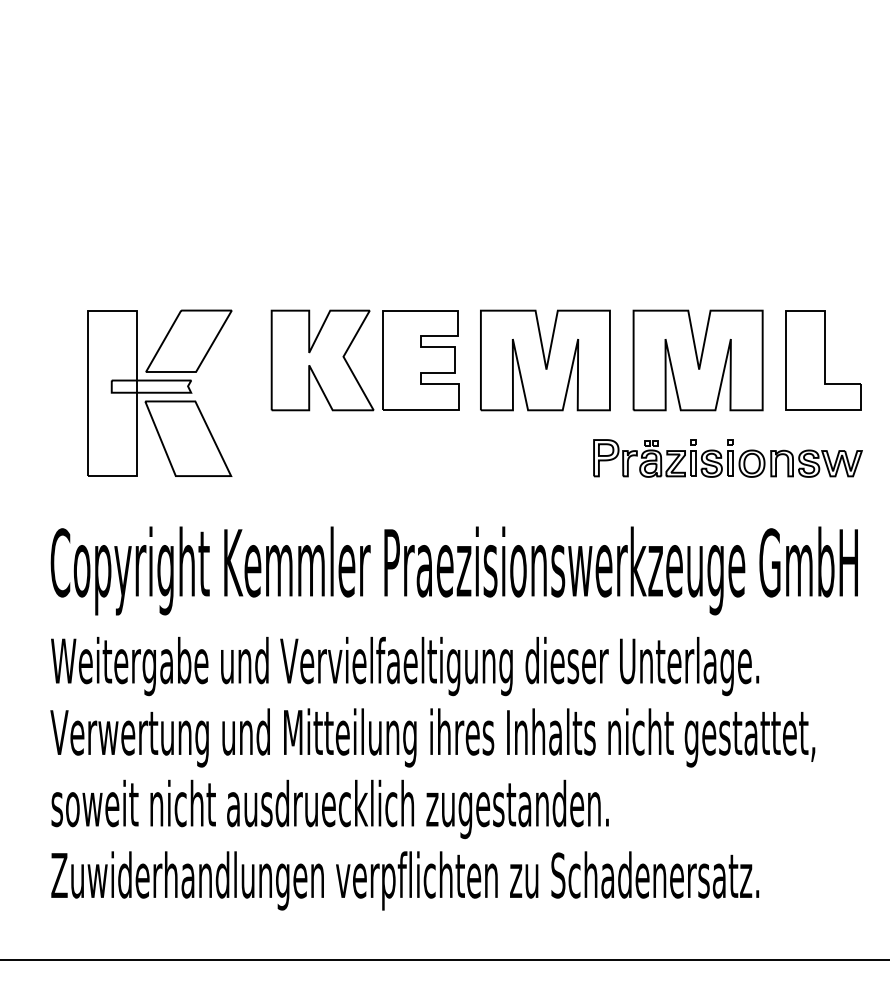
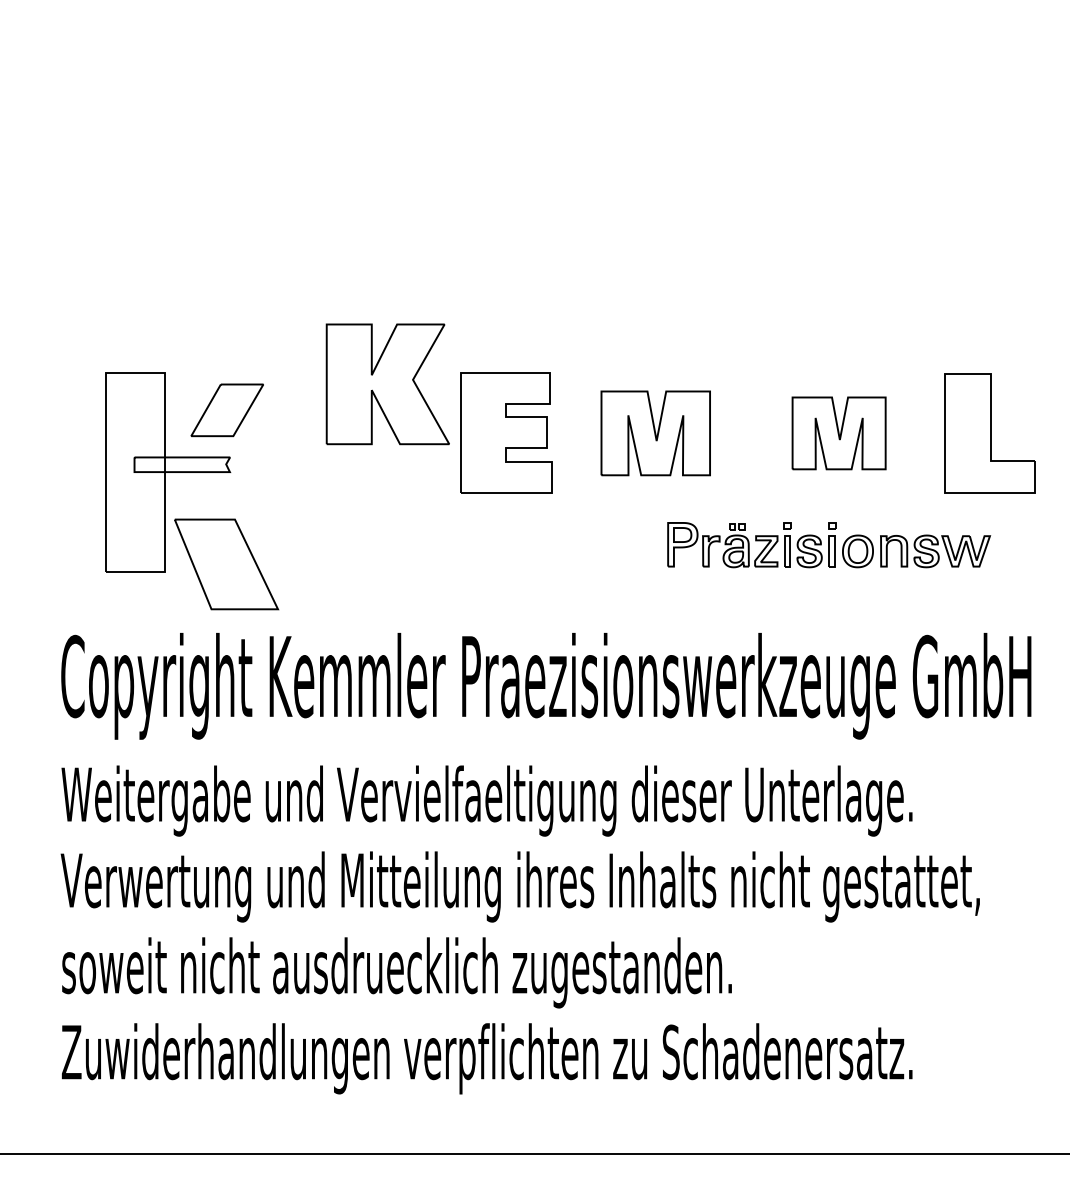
part: (189, 341) -> (227, 410), size x0.7
part: (322, 360) -> (387, 384), moved
part: (545, 360) -> (655, 433), size x0.7
part: (697, 360) -> (838, 433), size x0.6
part: (188, 438) -> (226, 564), moved
part: (728, 458) -> (829, 545), moved

